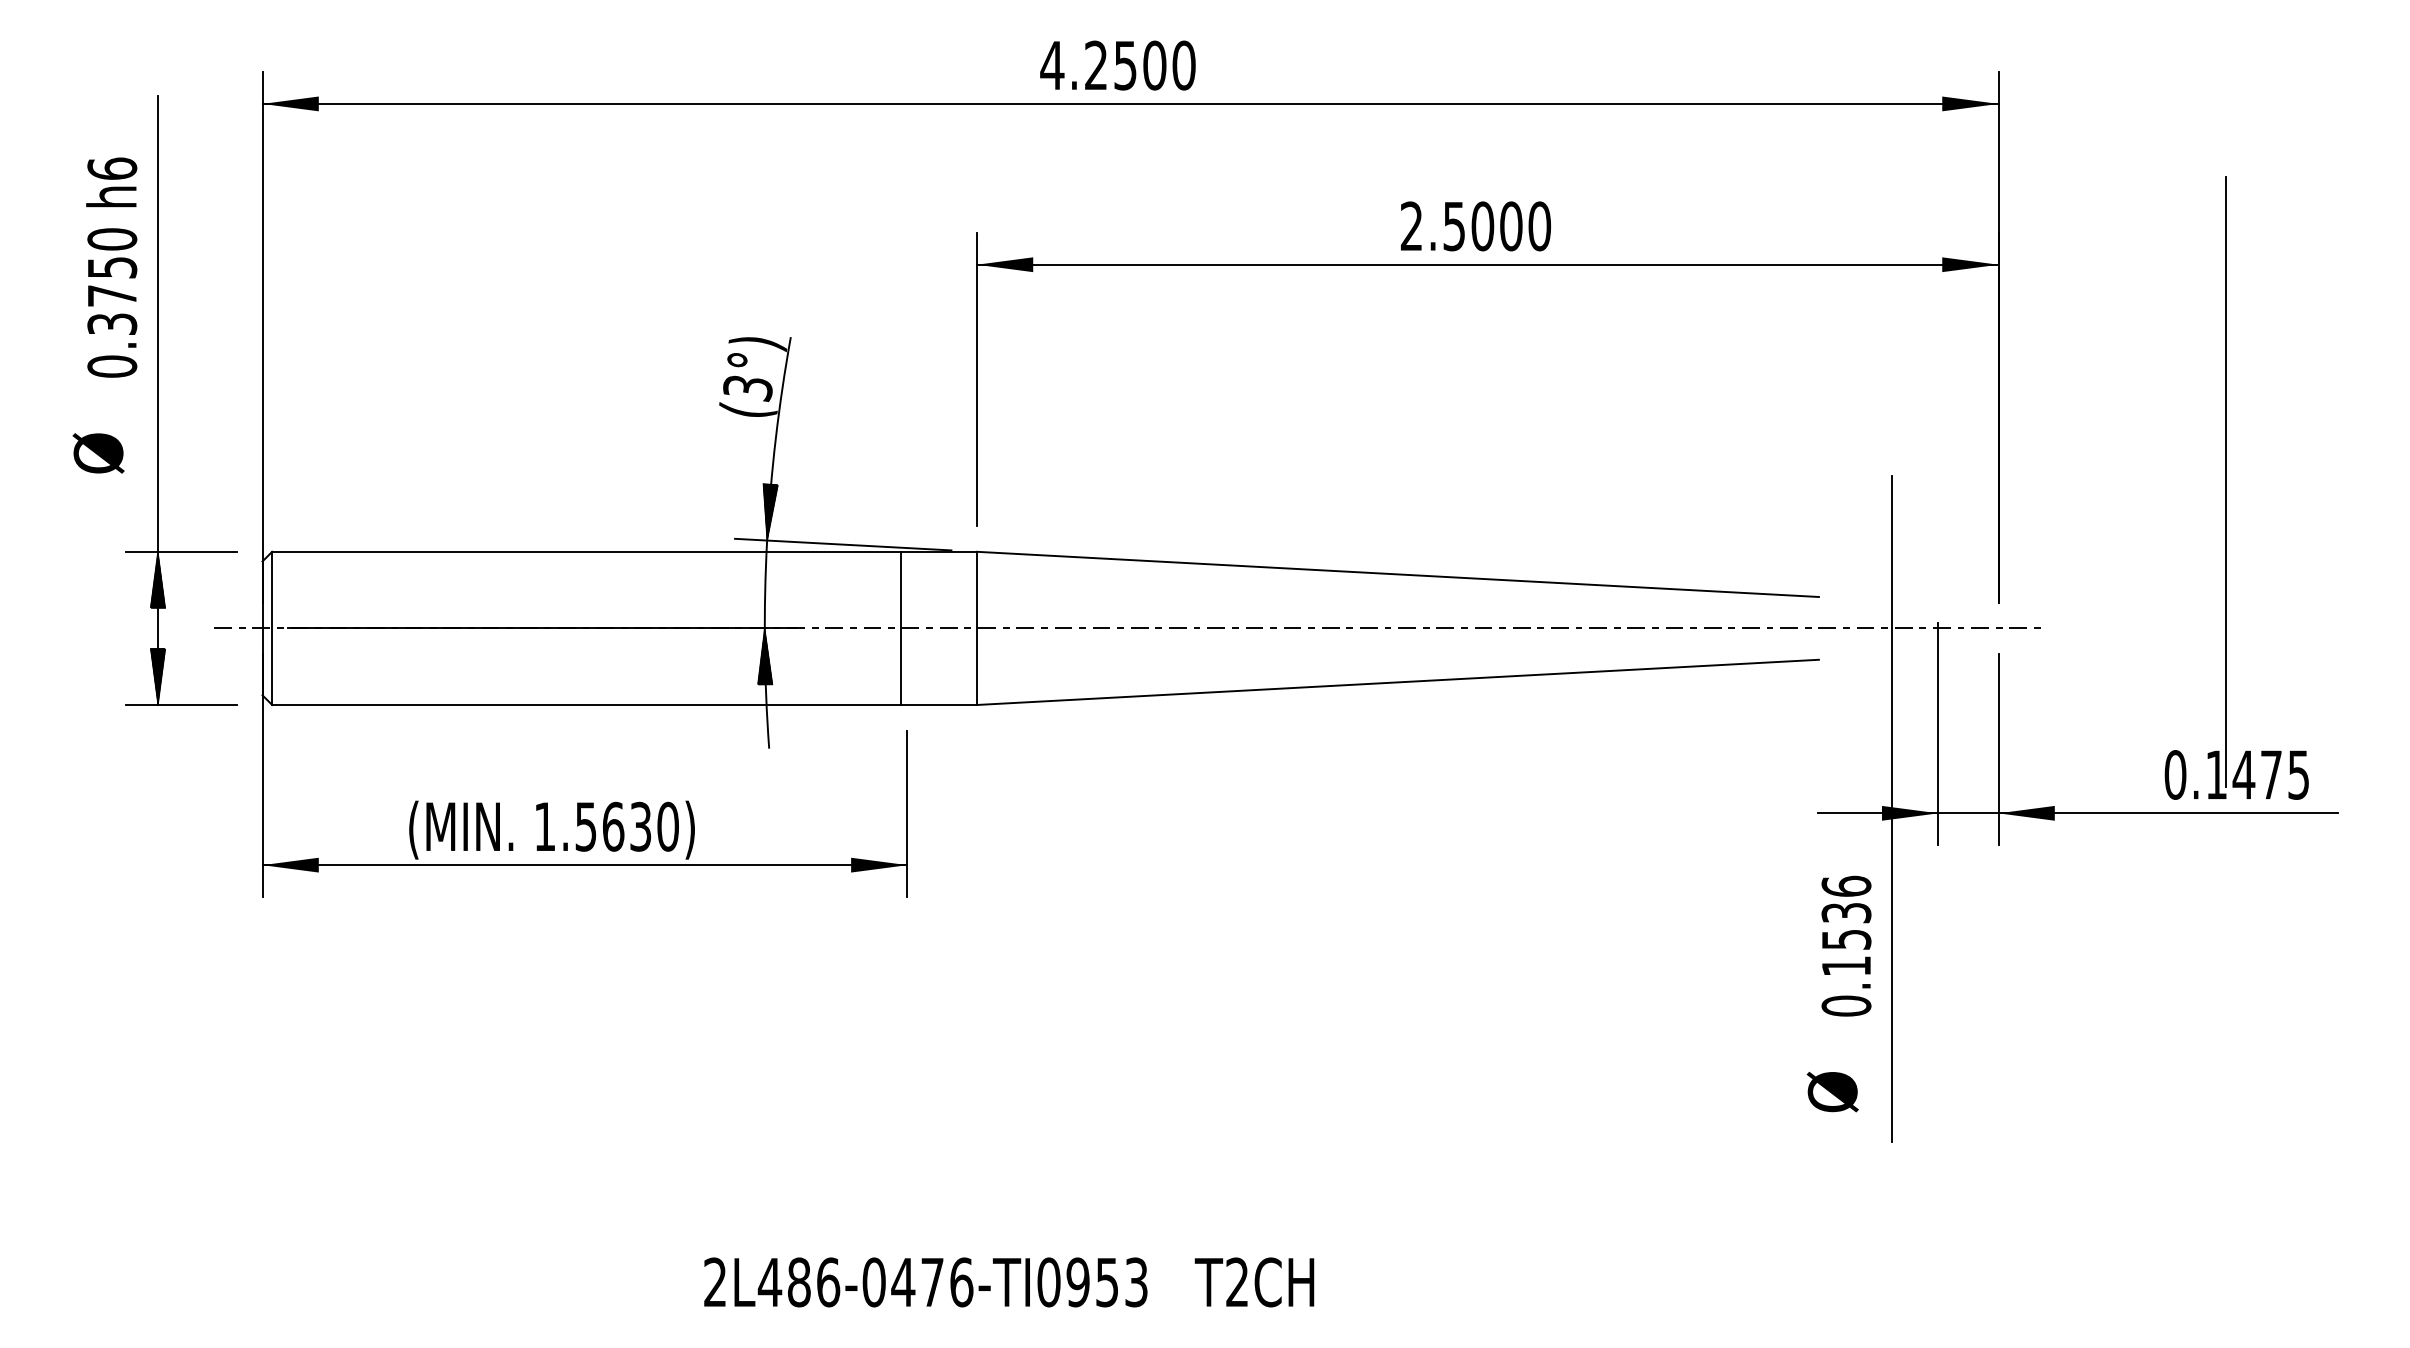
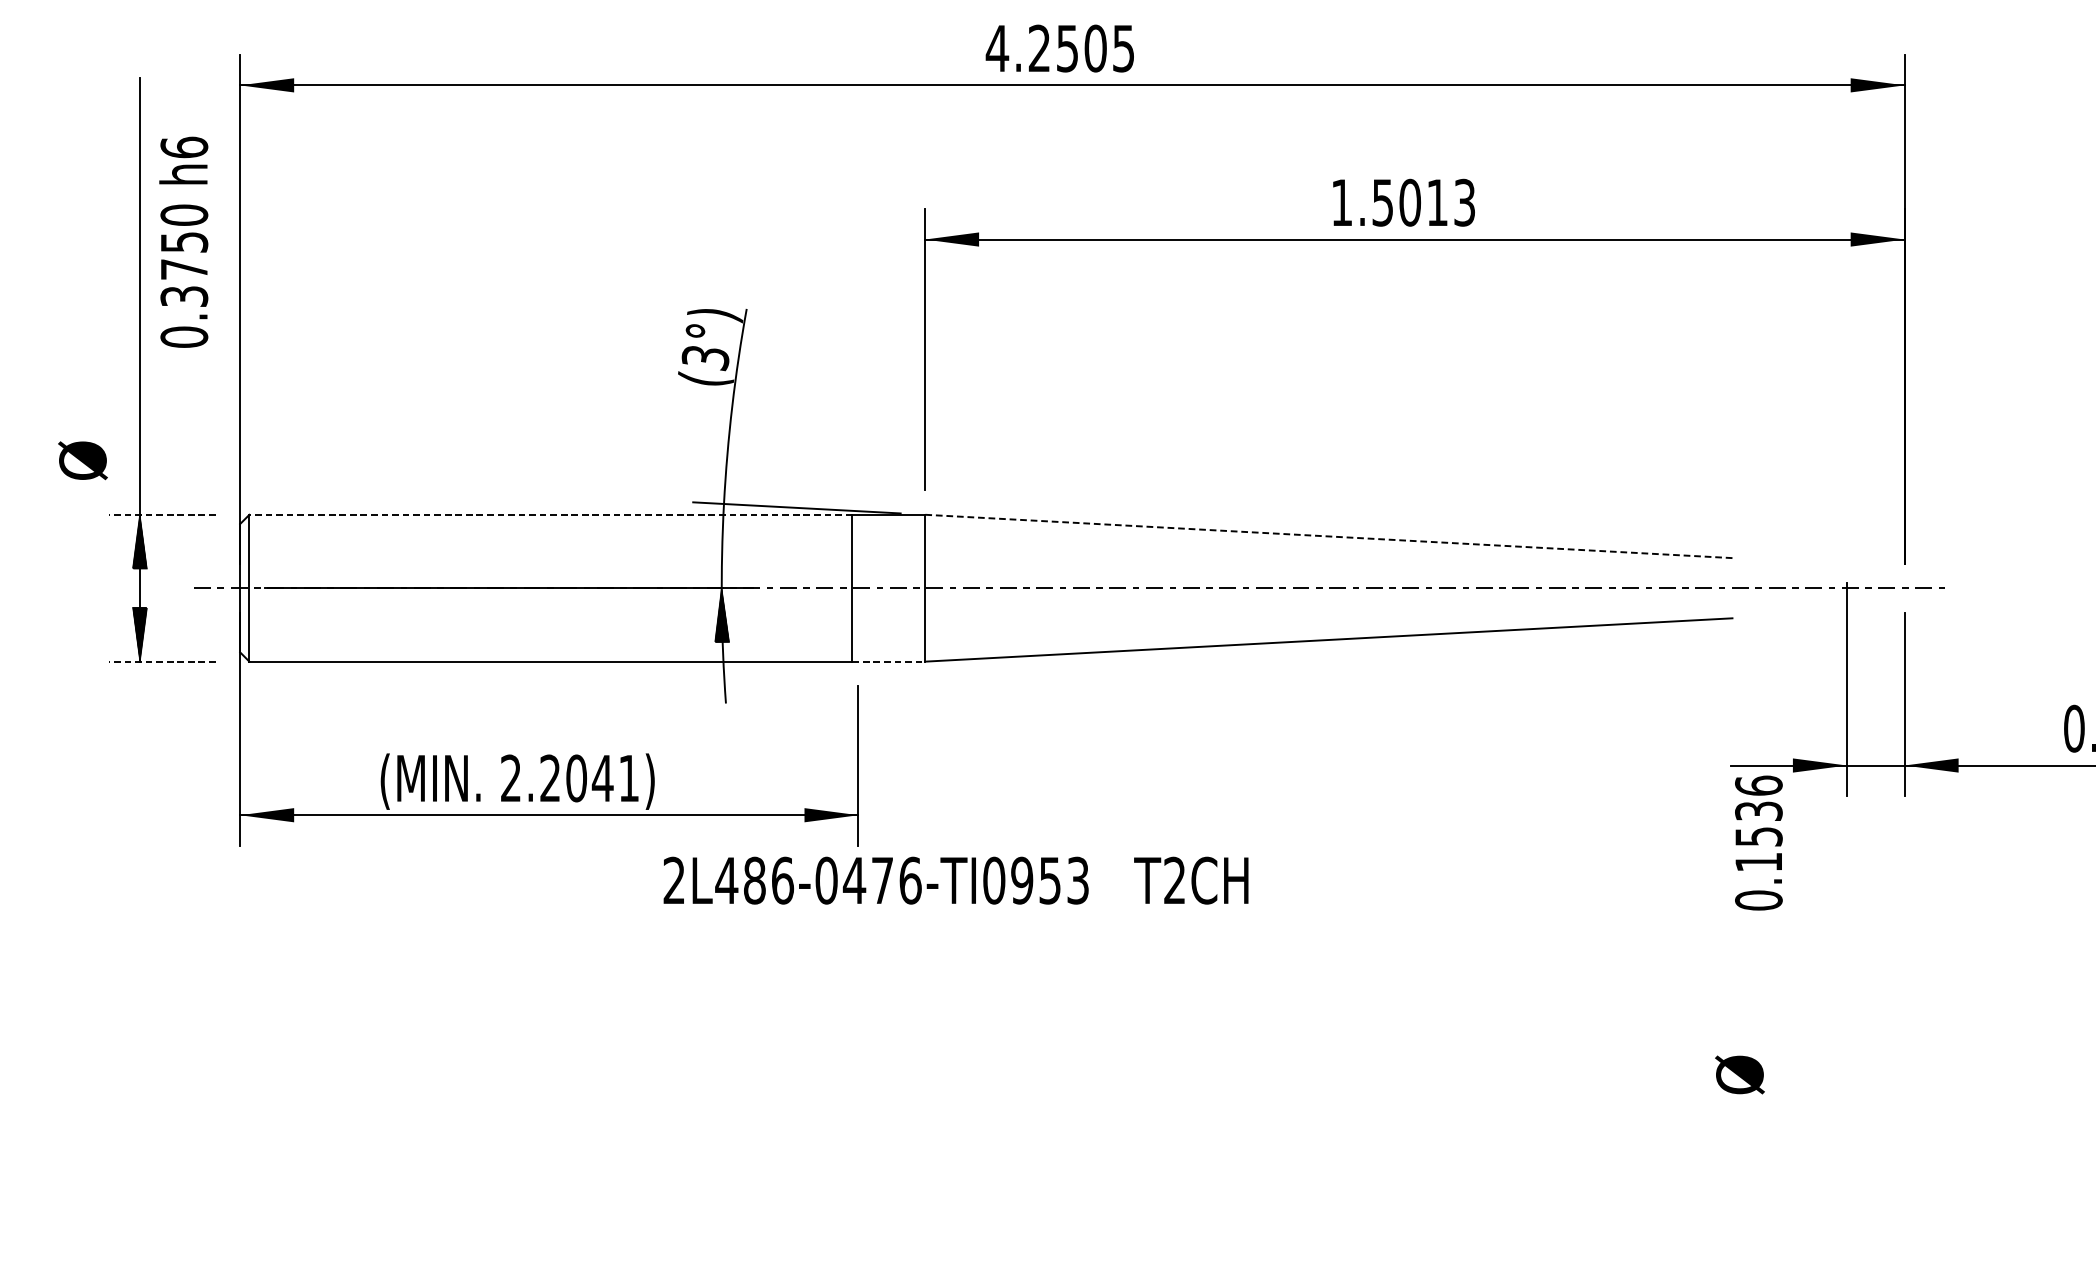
text: (1183, 65) -> (1123, 48), 4.2500 -> 4.2505
text: (1475, 226) -> (1403, 202), 2.5000 -> 1.5013
text: (111, 267) -> (183, 242), moved
text: (98, 453) -> (82, 460), moved
hatch: (770, 511) -> (727, 476), removed
line: (181, 551) -> (162, 514), solid -> dashed
line: (586, 551) -> (550, 514), solid -> dashed
line: (1397, 574) -> (1328, 536), solid -> dashed
line: (181, 704) -> (162, 661), solid -> dashed
line: (938, 704) -> (888, 661), solid -> dashed
line: (1892, 809) -> (1802, 761), removed
text: (606, 826) -> (569, 778), 1.5630) -> 2.2041)
text: (1846, 945) -> (1758, 842), moved
text: (1832, 1091) -> (1739, 1074), moved
text: (1009, 1282) -> (956, 880), moved

